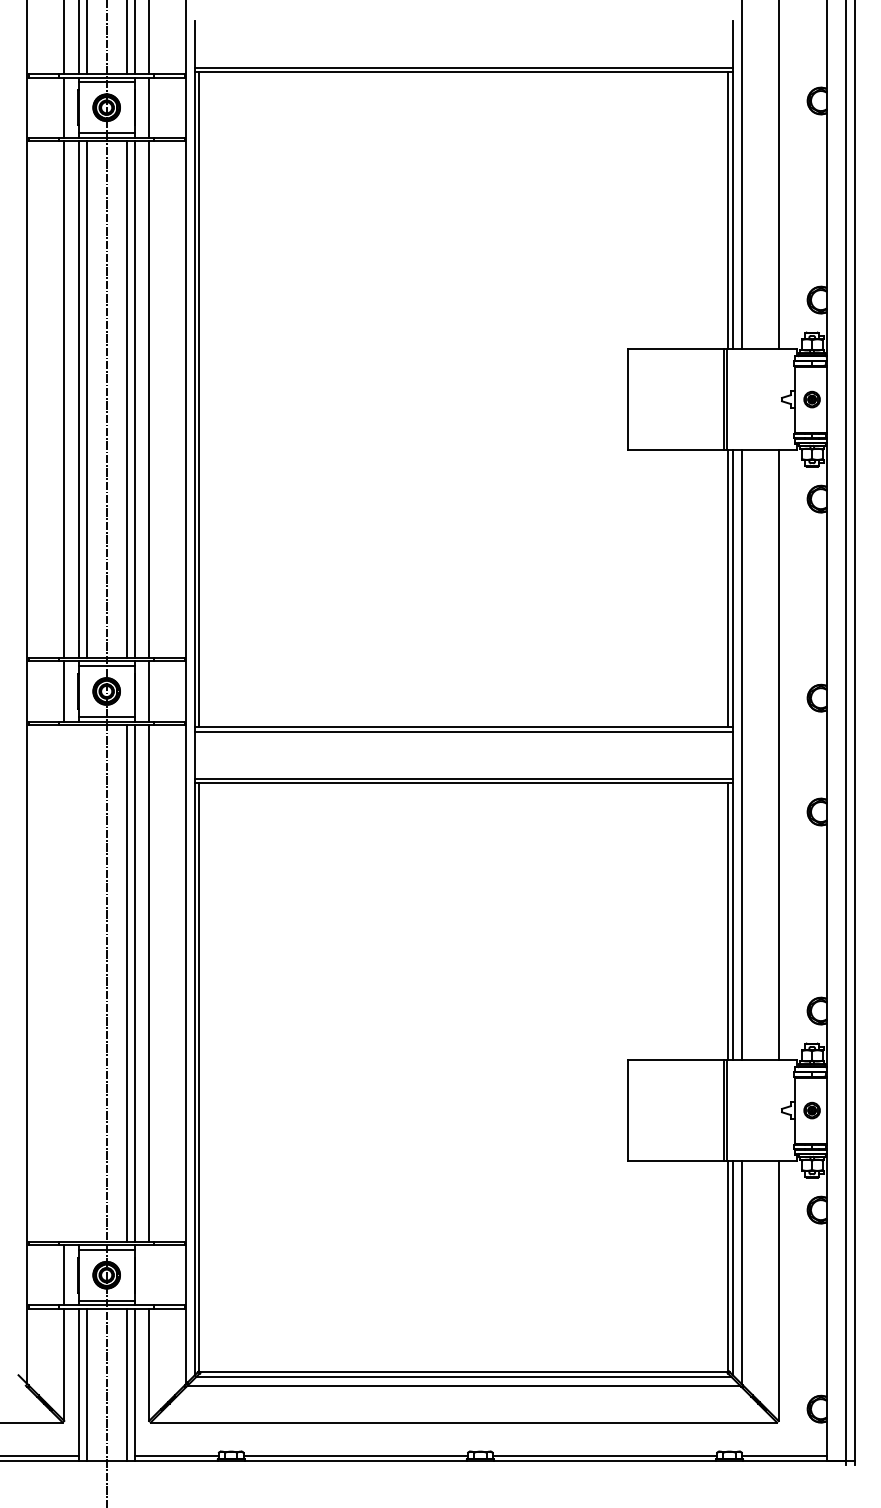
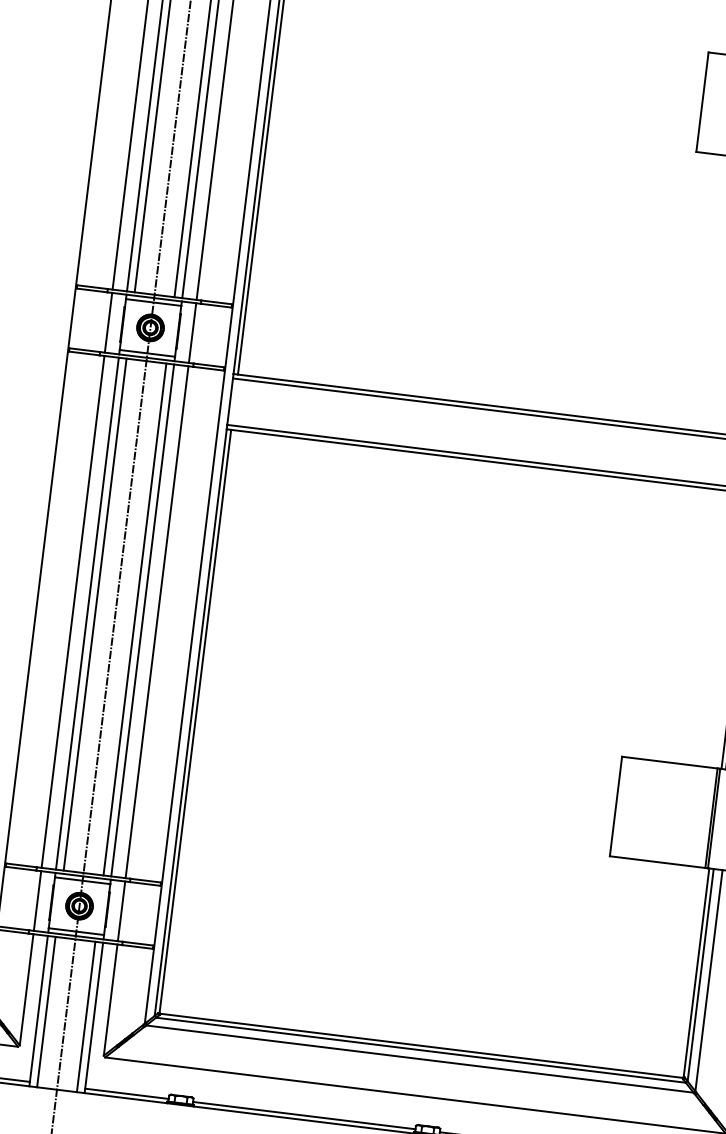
line: (64, 982) -> (73, 611), added
line: (78, 982) -> (87, 612), added
line: (86, 982) -> (95, 613), added
line: (149, 1275) -> (121, 911), added

